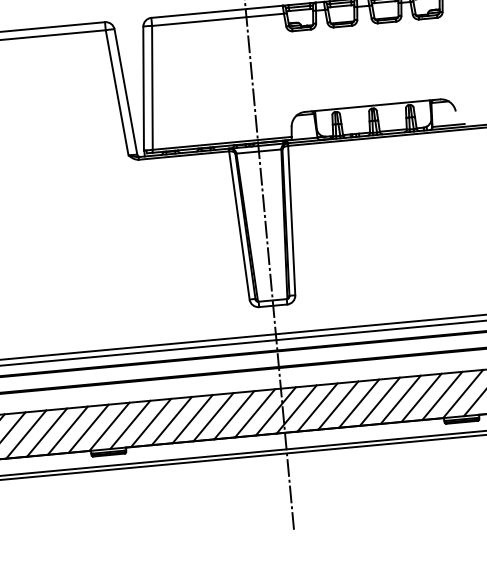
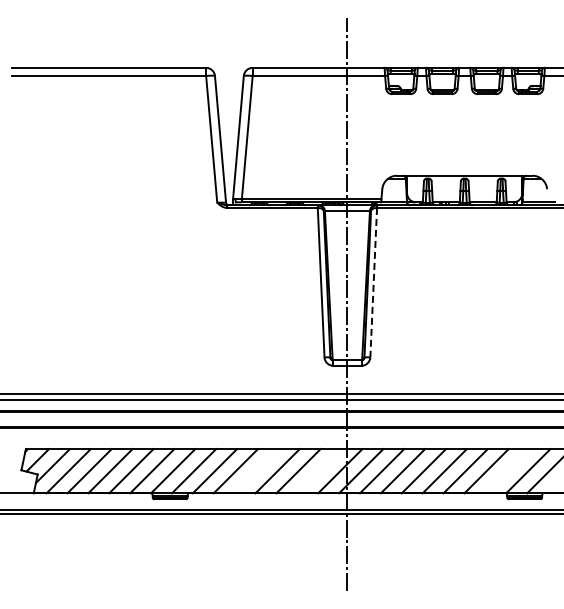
line: (291, 220) -> (373, 282), solid -> dashed
line: (442, 396) -> (507, 471), removed
line: (255, 413) -> (319, 471), removed
line: (192, 419) -> (256, 471), removed

